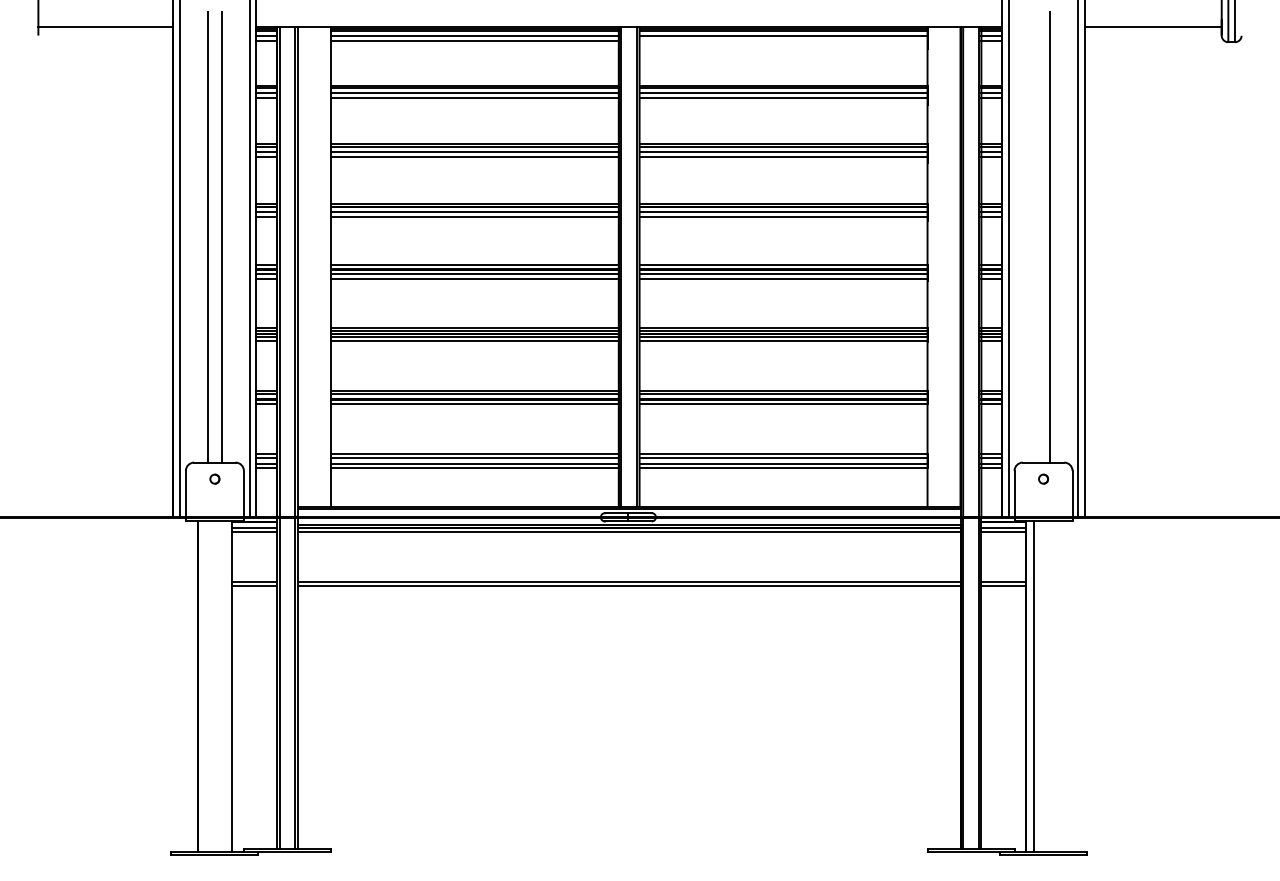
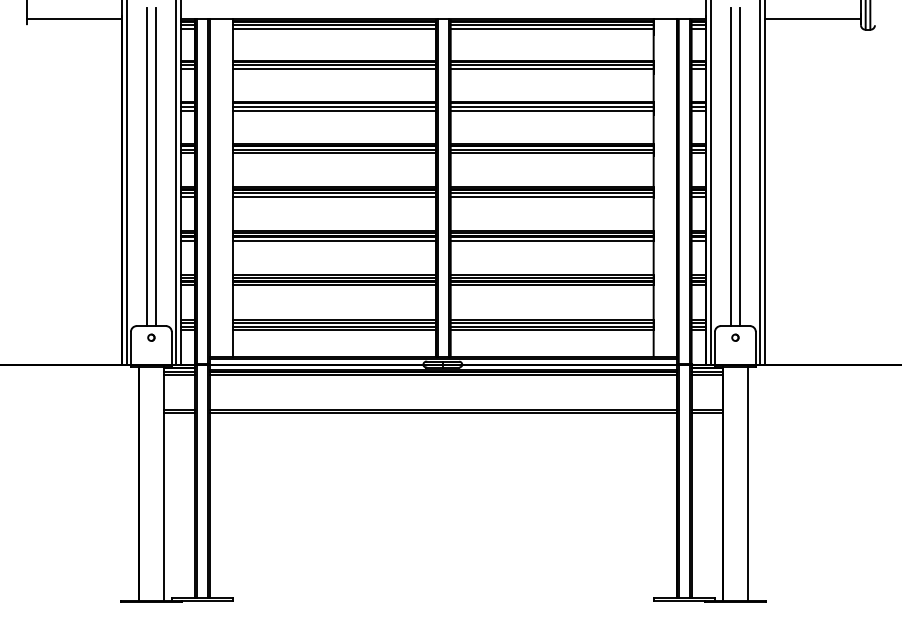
line: (783, 41) -> (552, 29), added
line: (1036, 236) -> (730, 166), added
line: (1033, 686) -> (747, 483), moved

